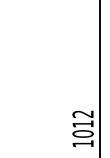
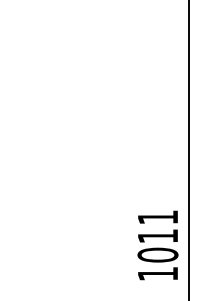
text: (82, 113) -> (156, 216), 1012 -> 1011

